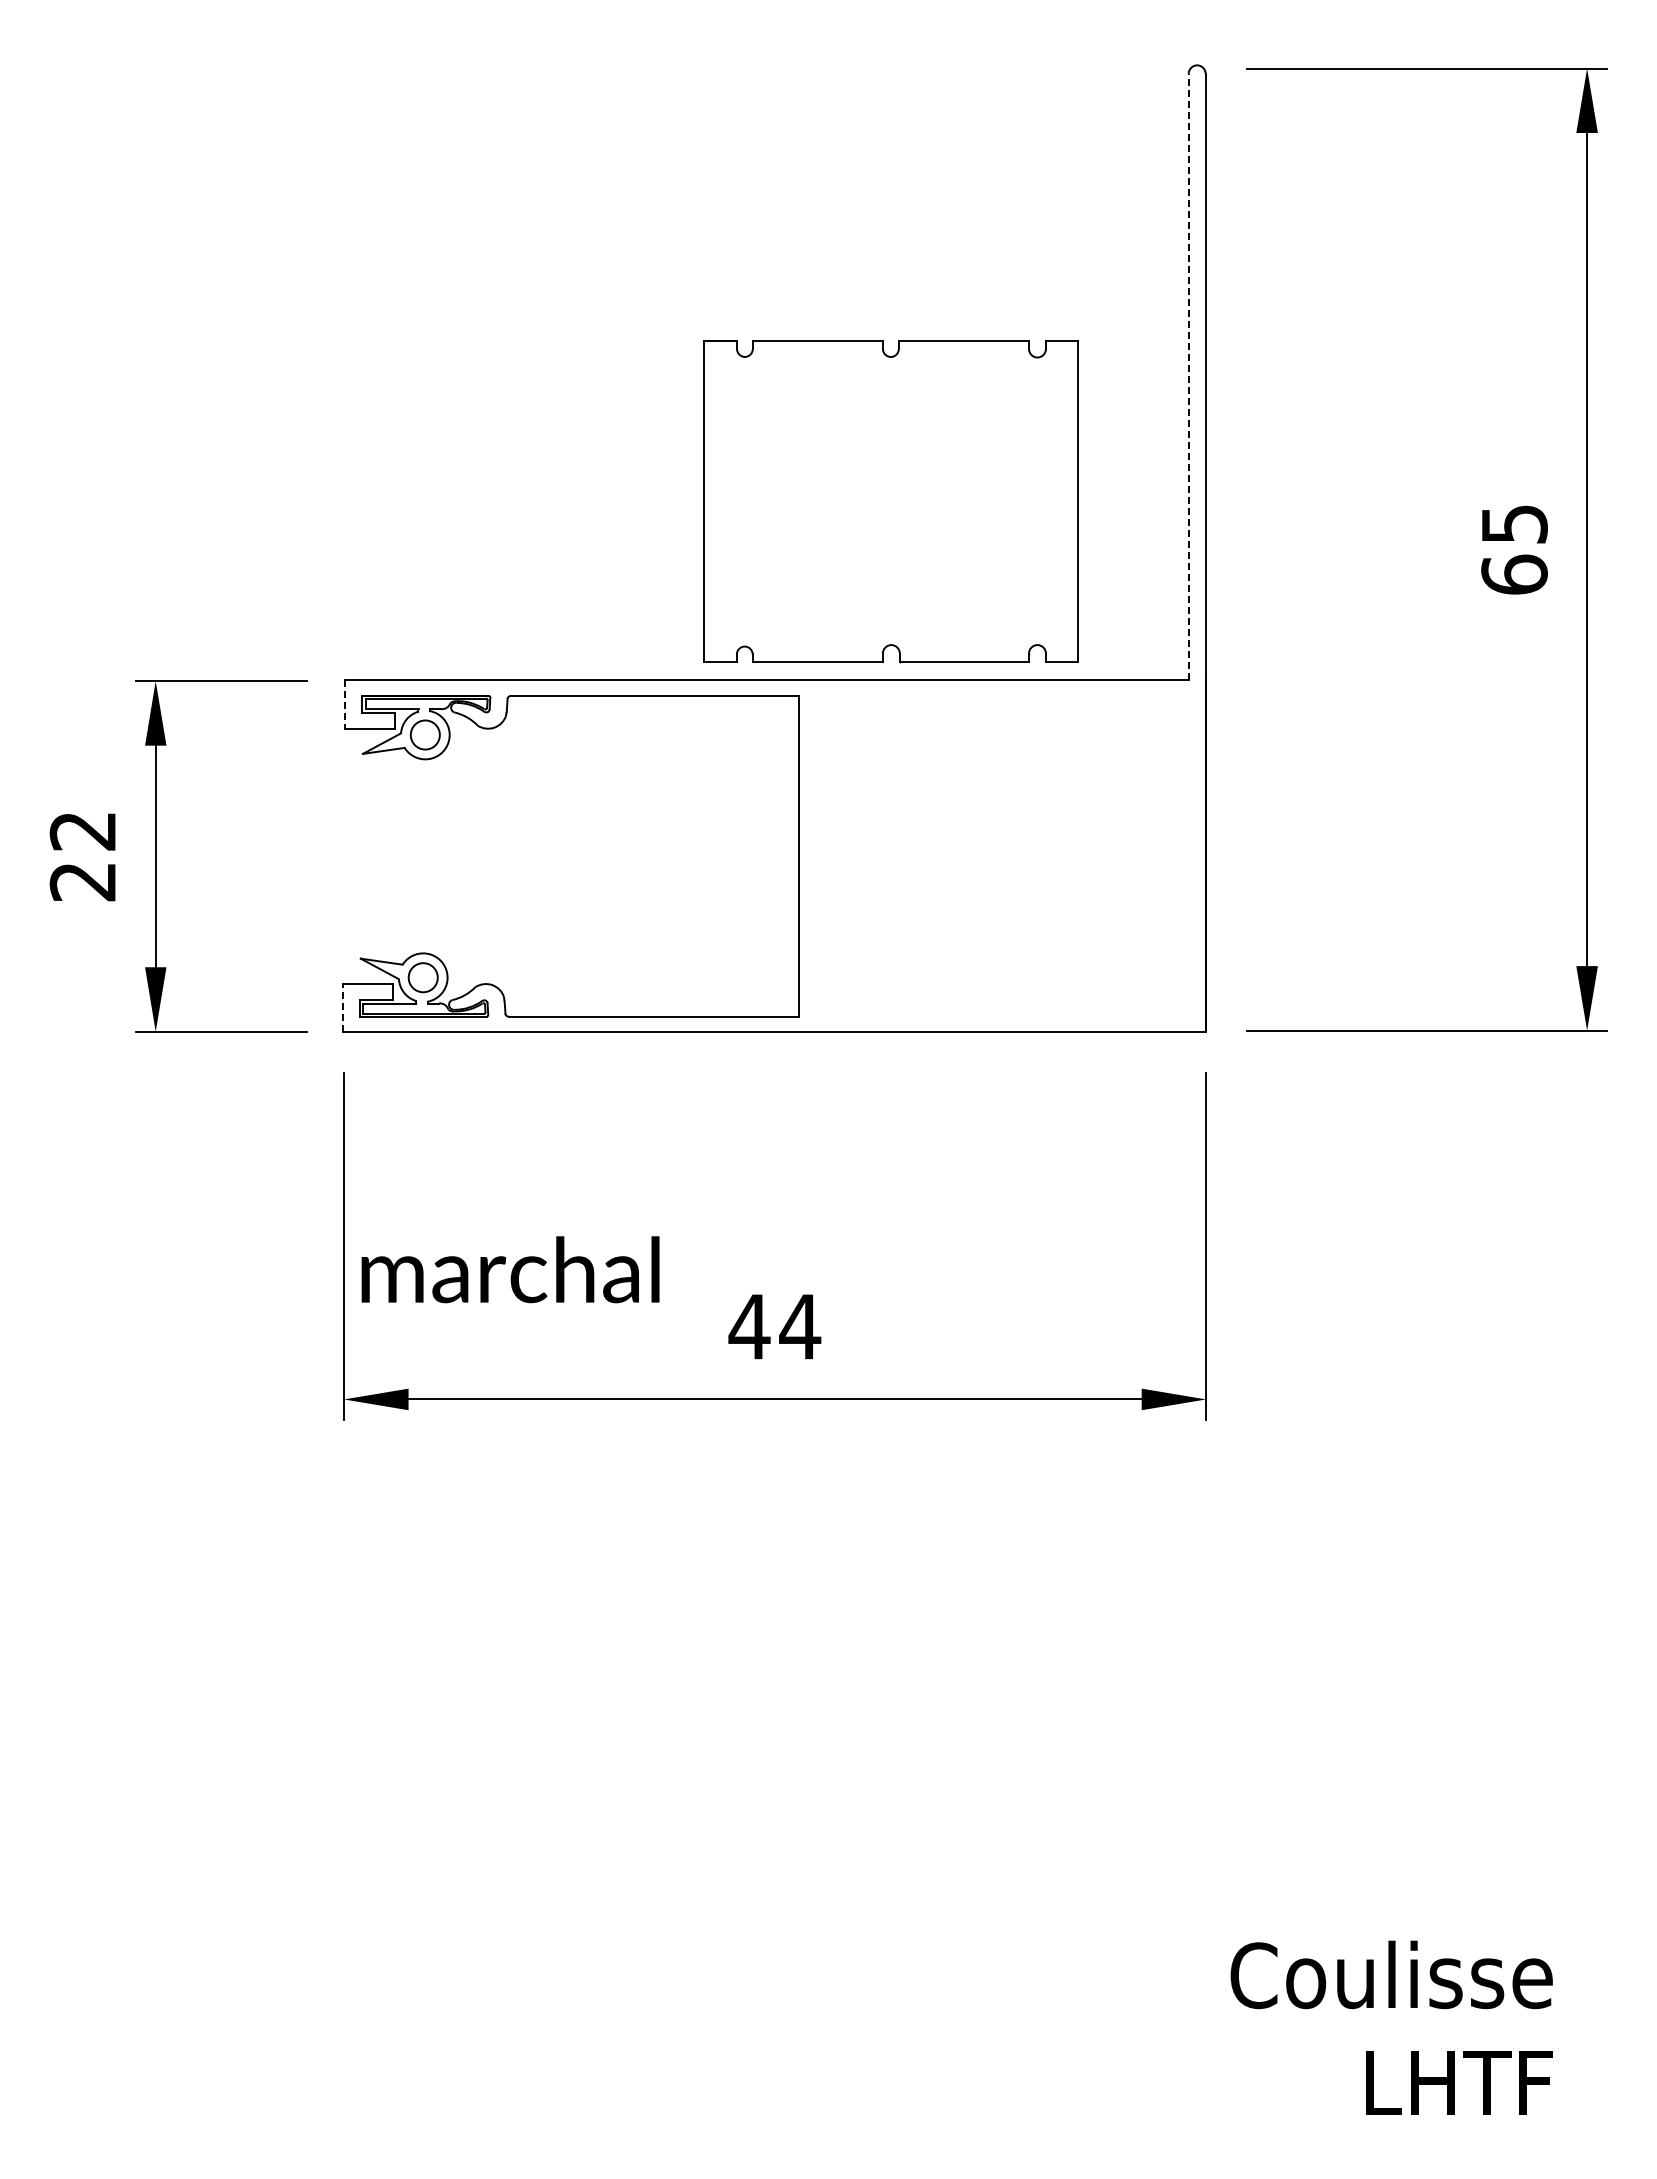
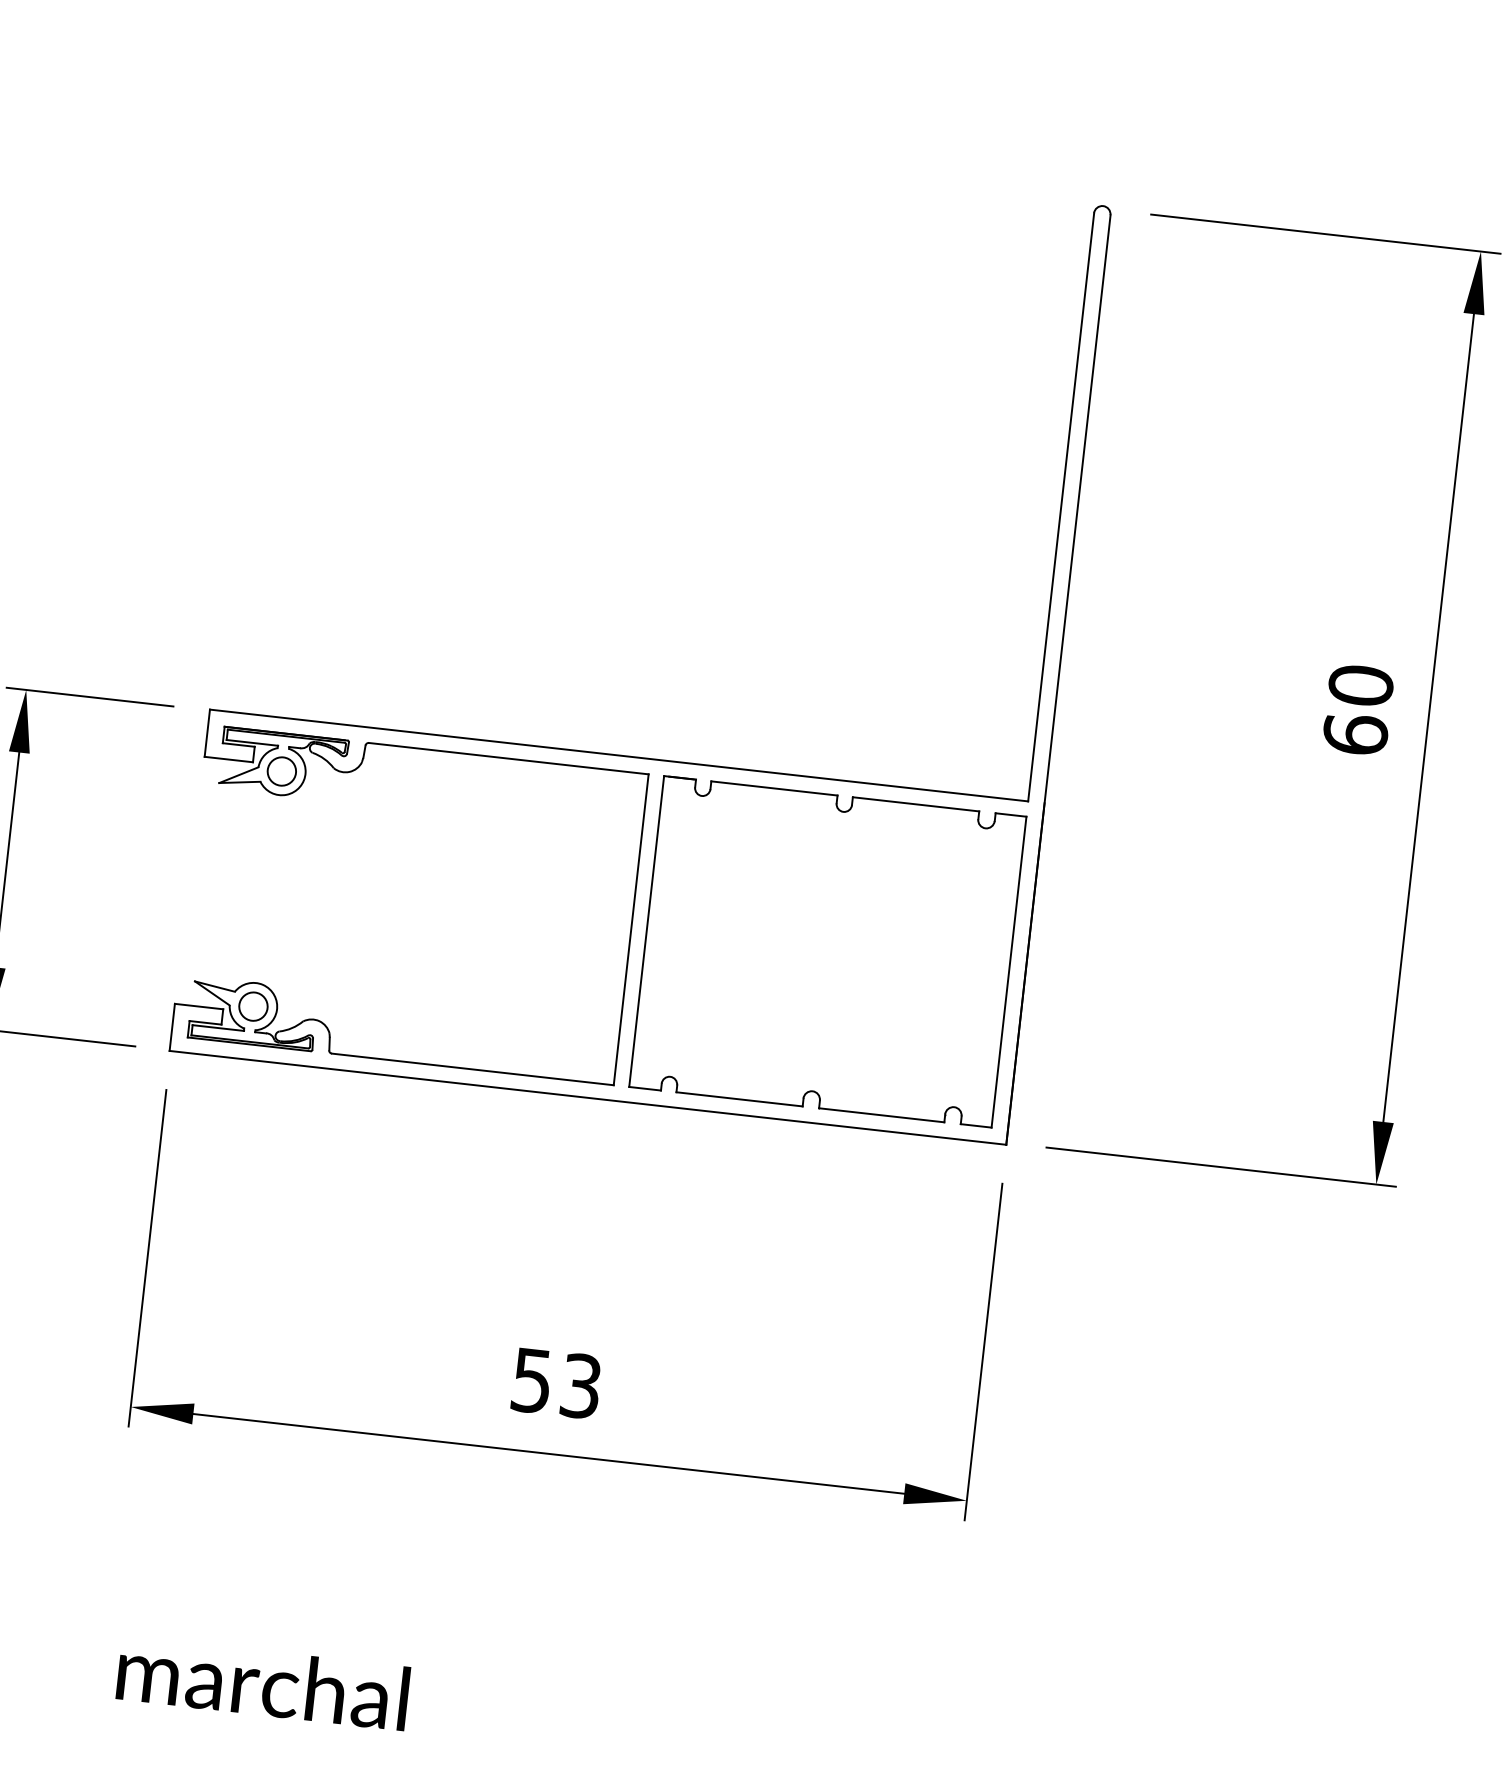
line: (1188, 376) -> (1060, 506), dashed -> solid
part: (890, 501) -> (827, 951), moved
text: (1514, 524) -> (1360, 685), 65 -> 60
line: (345, 705) -> (207, 734), dashed -> solid
line: (342, 1007) -> (171, 1026), dashed -> solid
text: (510, 1269) -> (263, 1683), moved
text: (774, 1326) -> (556, 1383), 44 -> 53

